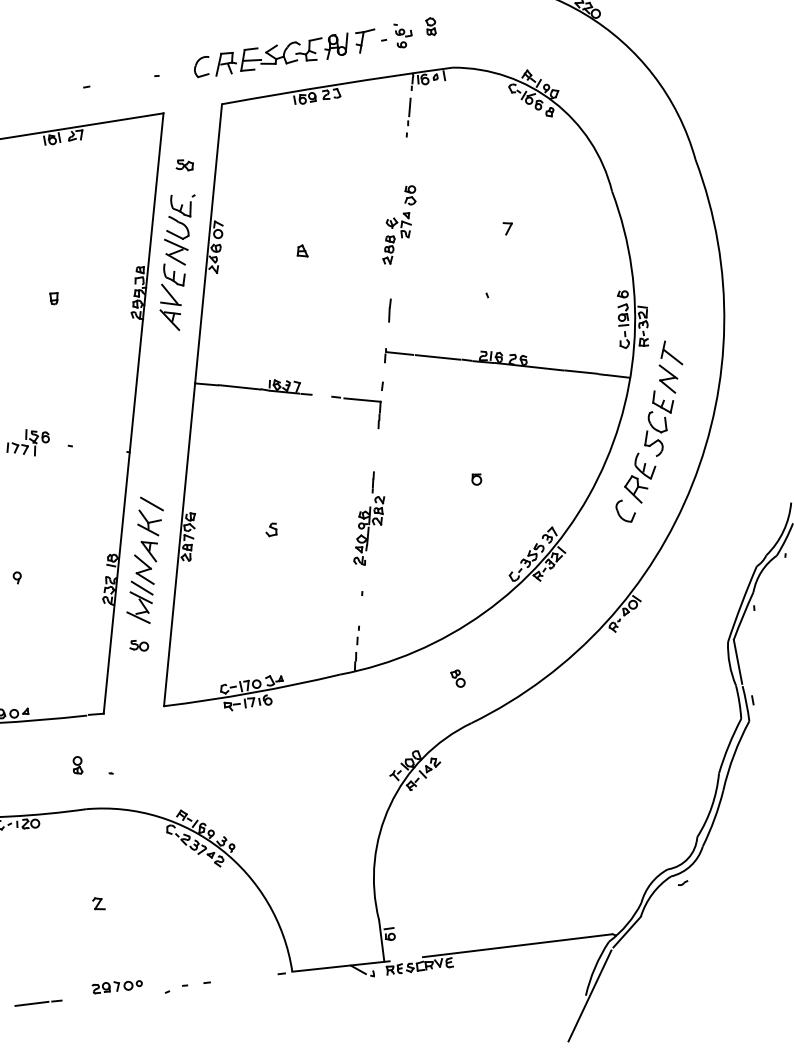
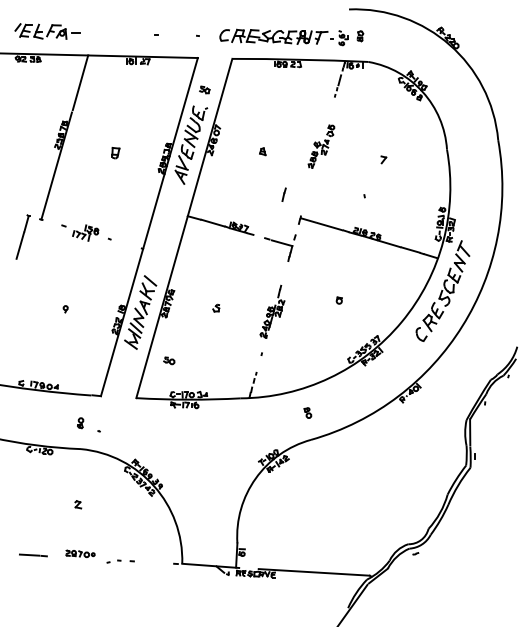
part: (55, 297) -> (116, 152), size x1.6
line: (388, 310) -> (283, 194), moved
part: (139, 645) -> (169, 360), moved

